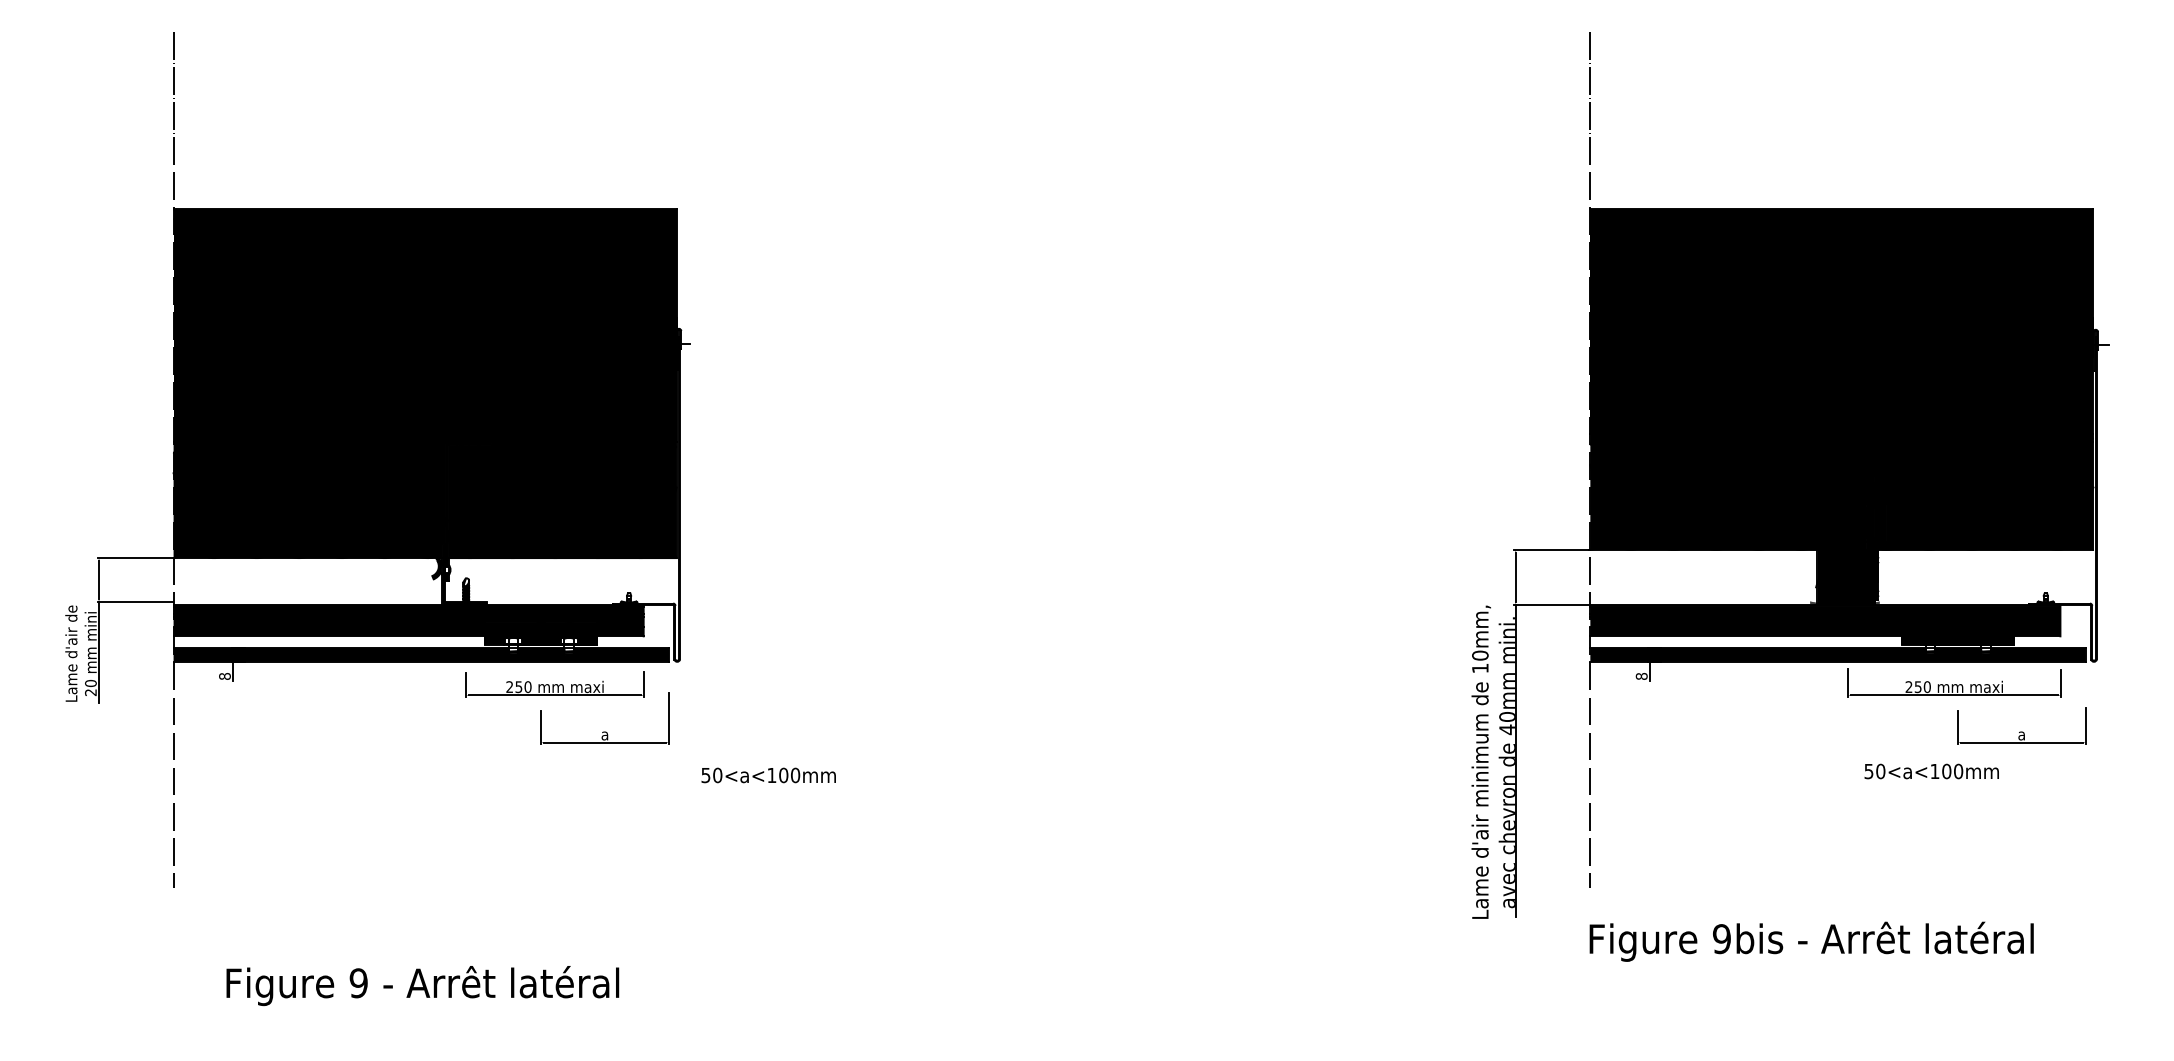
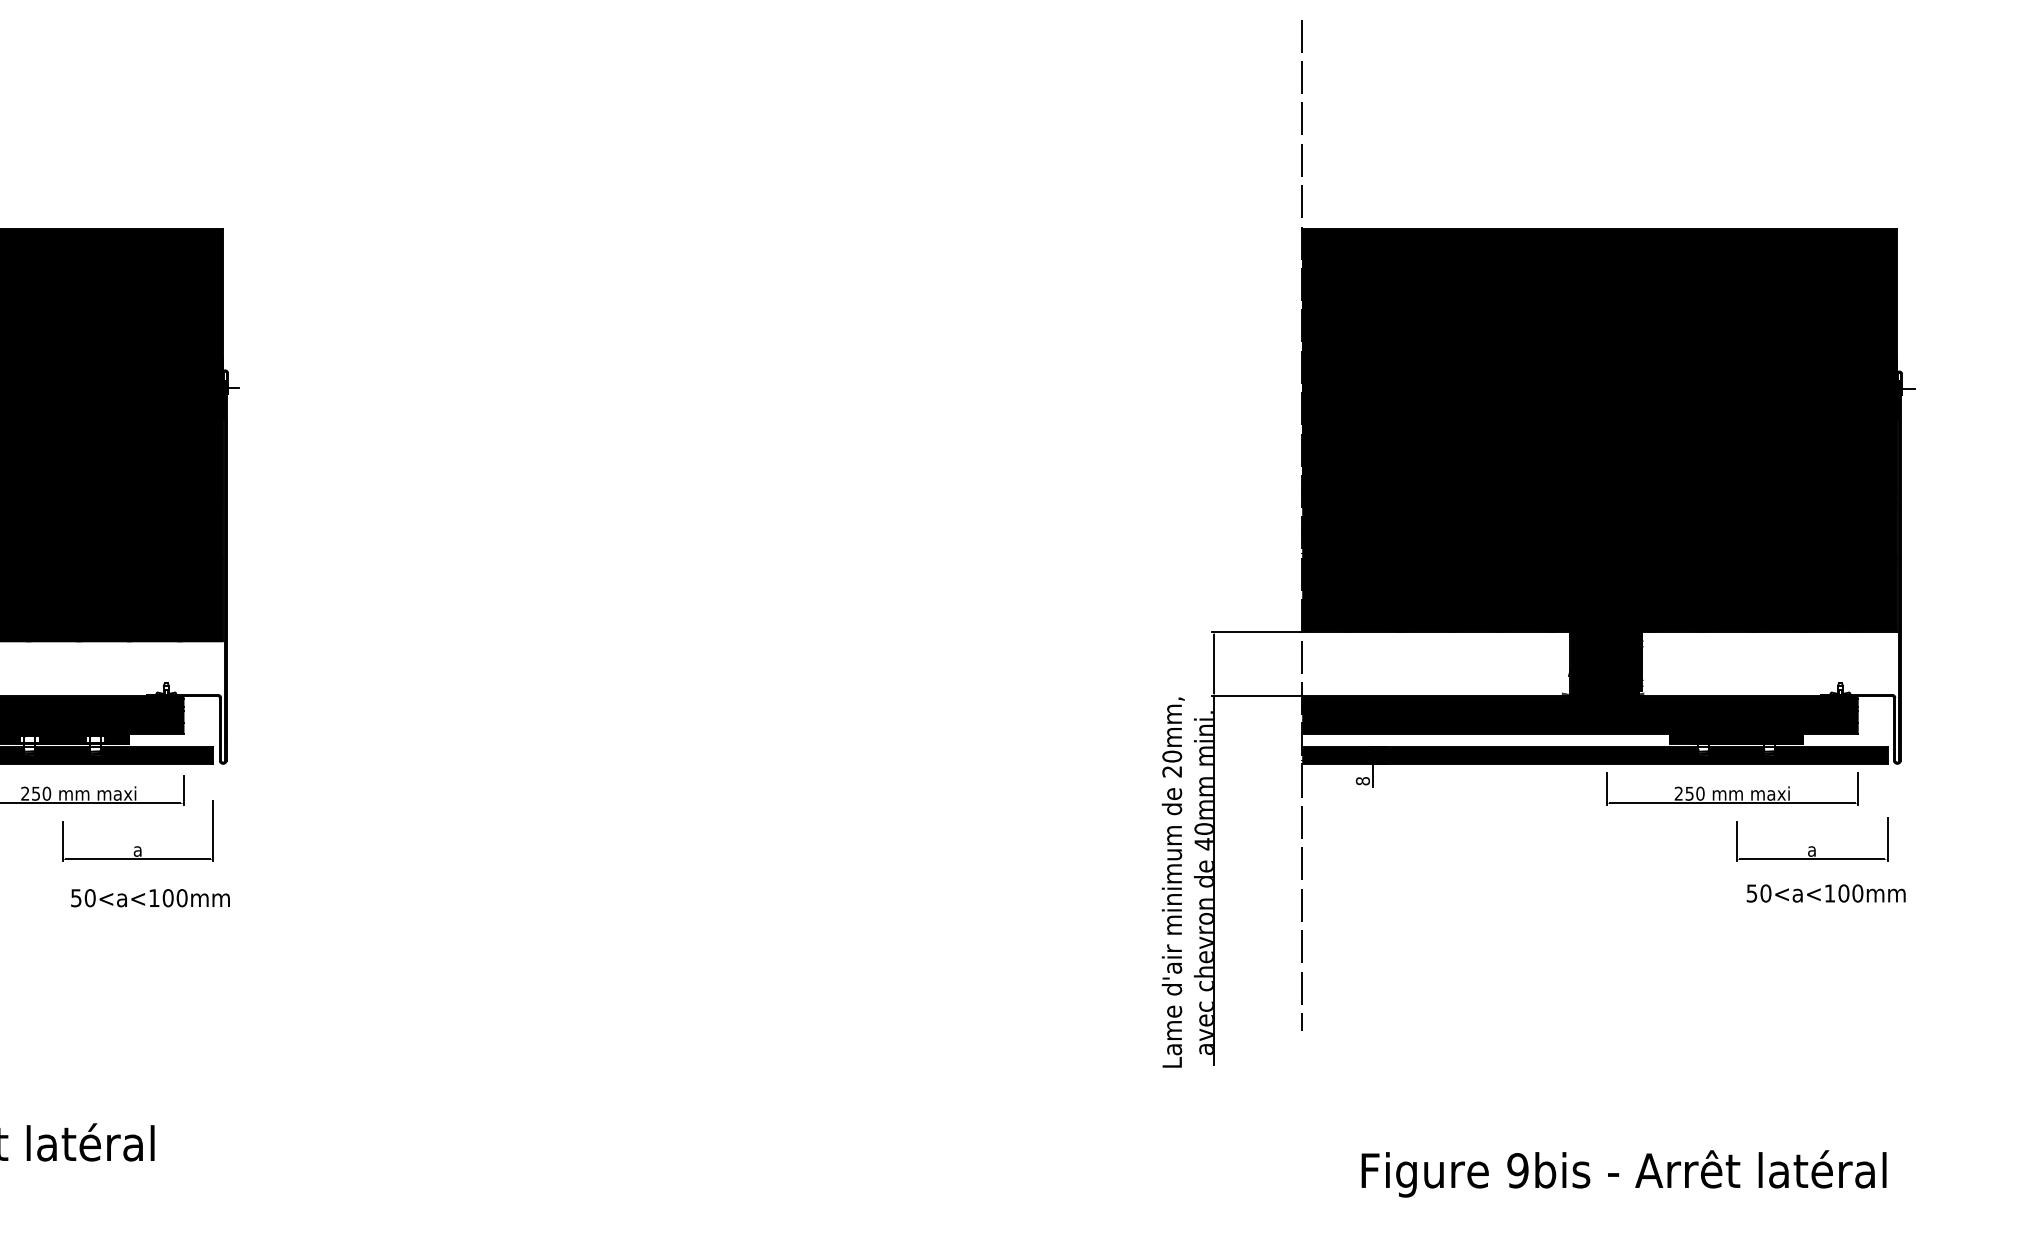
text: (1480, 668) -> (1172, 771), 10mm, -> 20mm,
text: (1931, 771) -> (1825, 893), moved
text: (768, 775) -> (150, 898), moved
text: (1811, 941) -> (1623, 1173), moved

